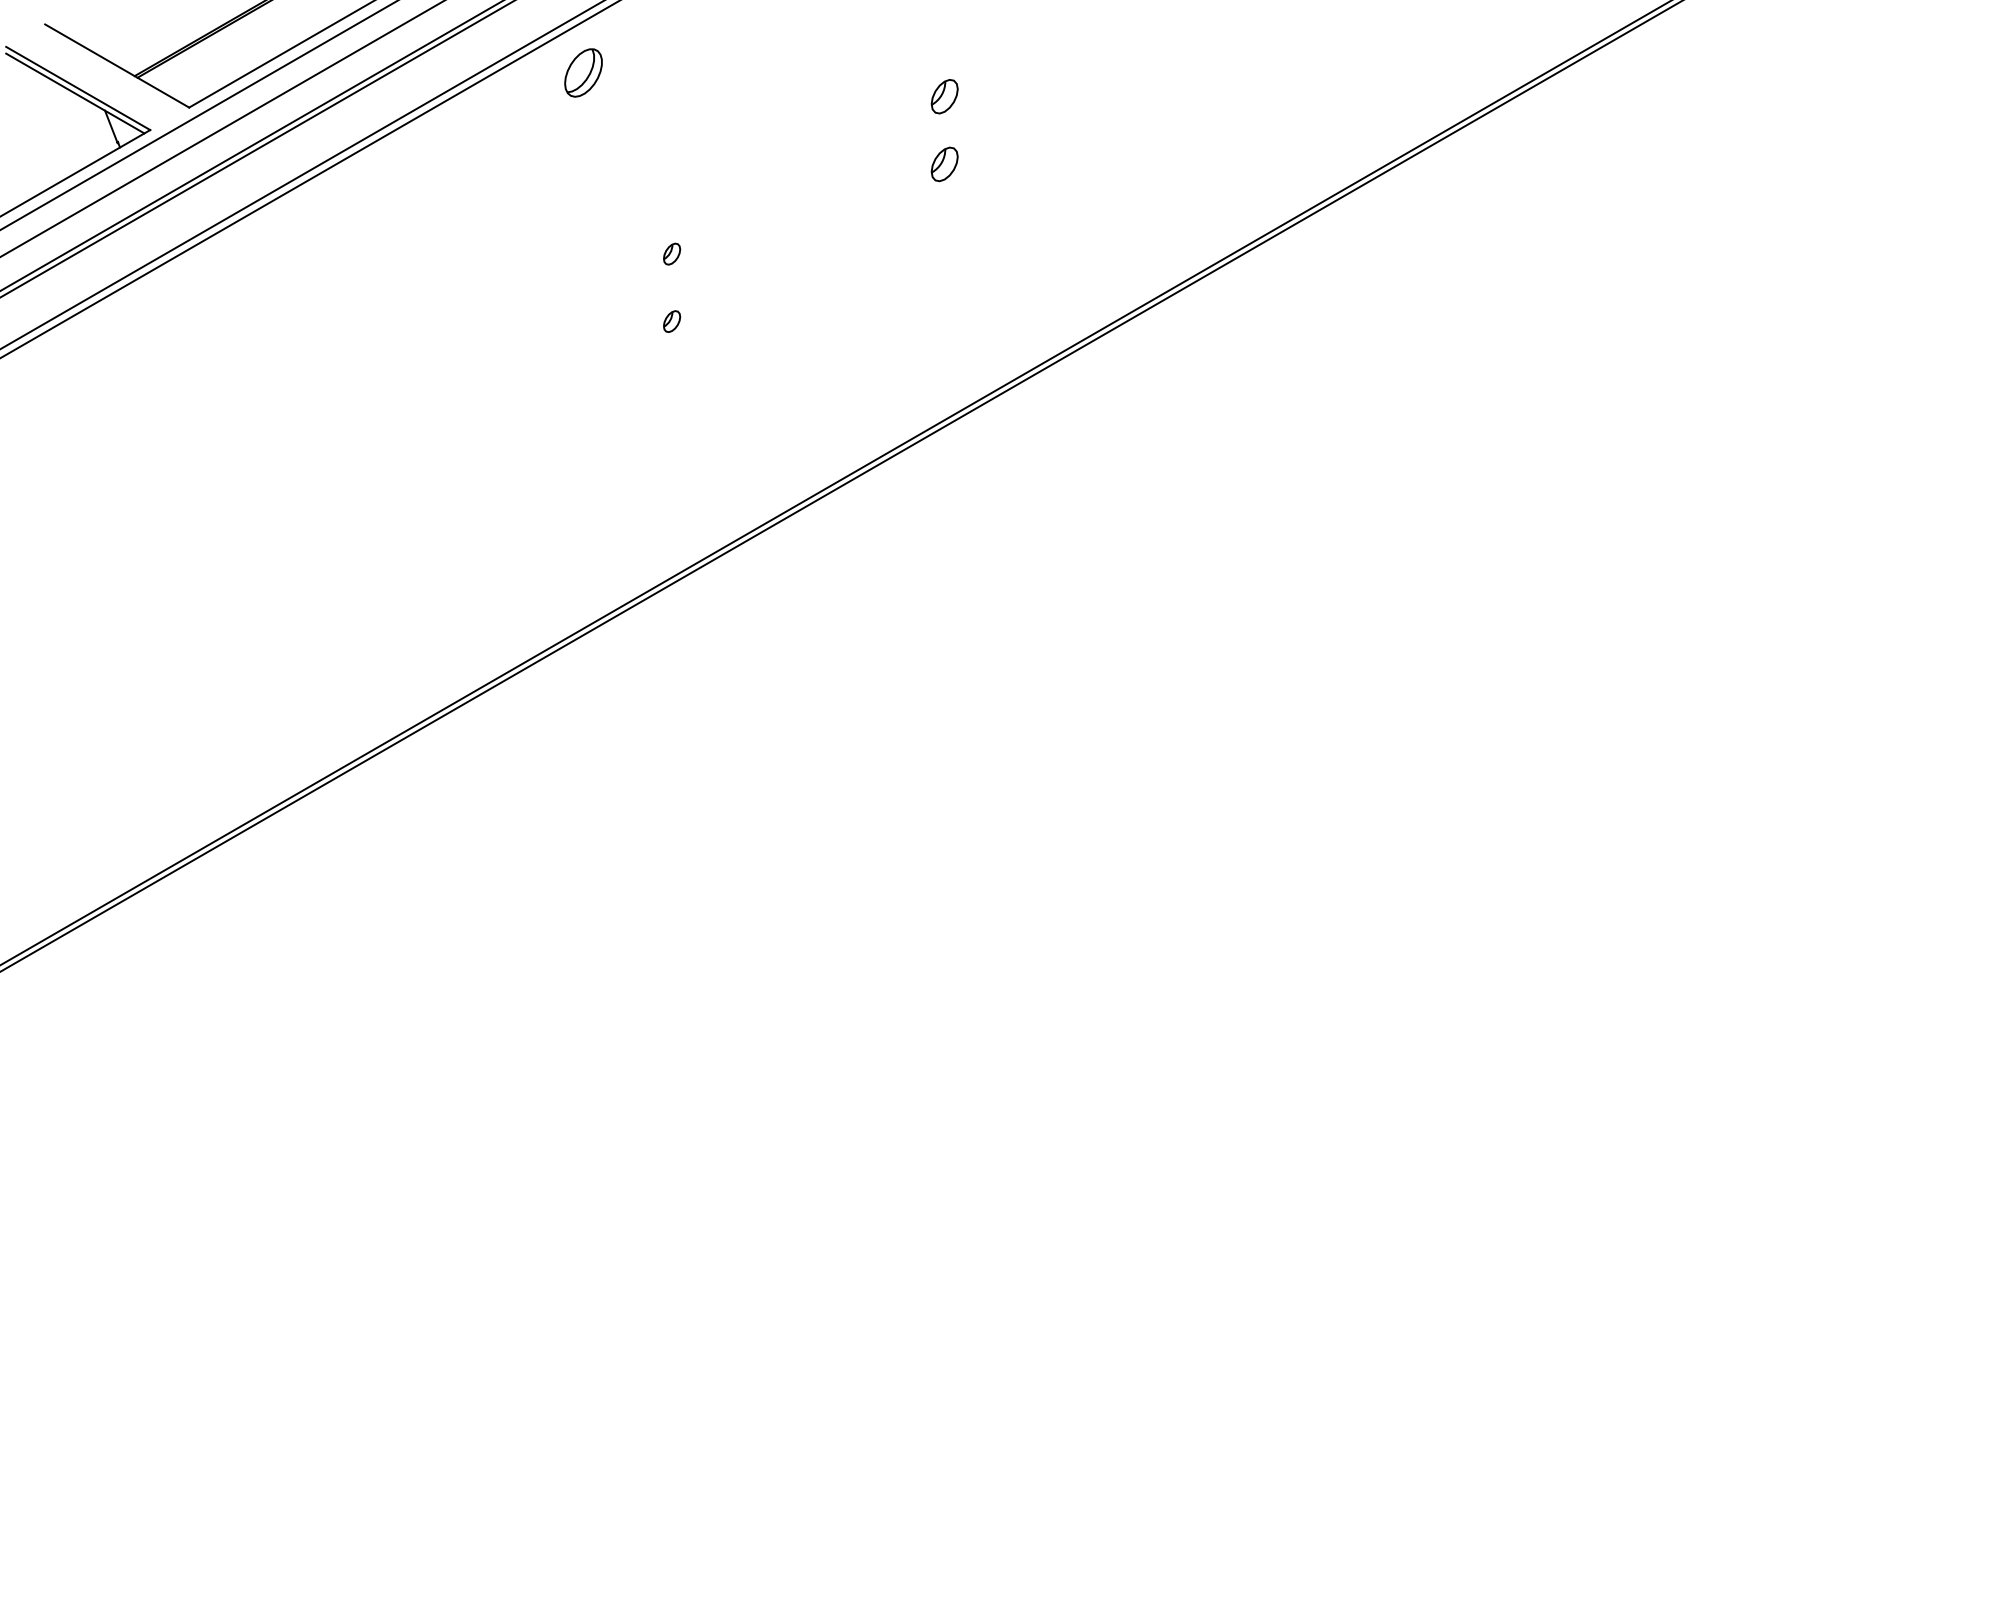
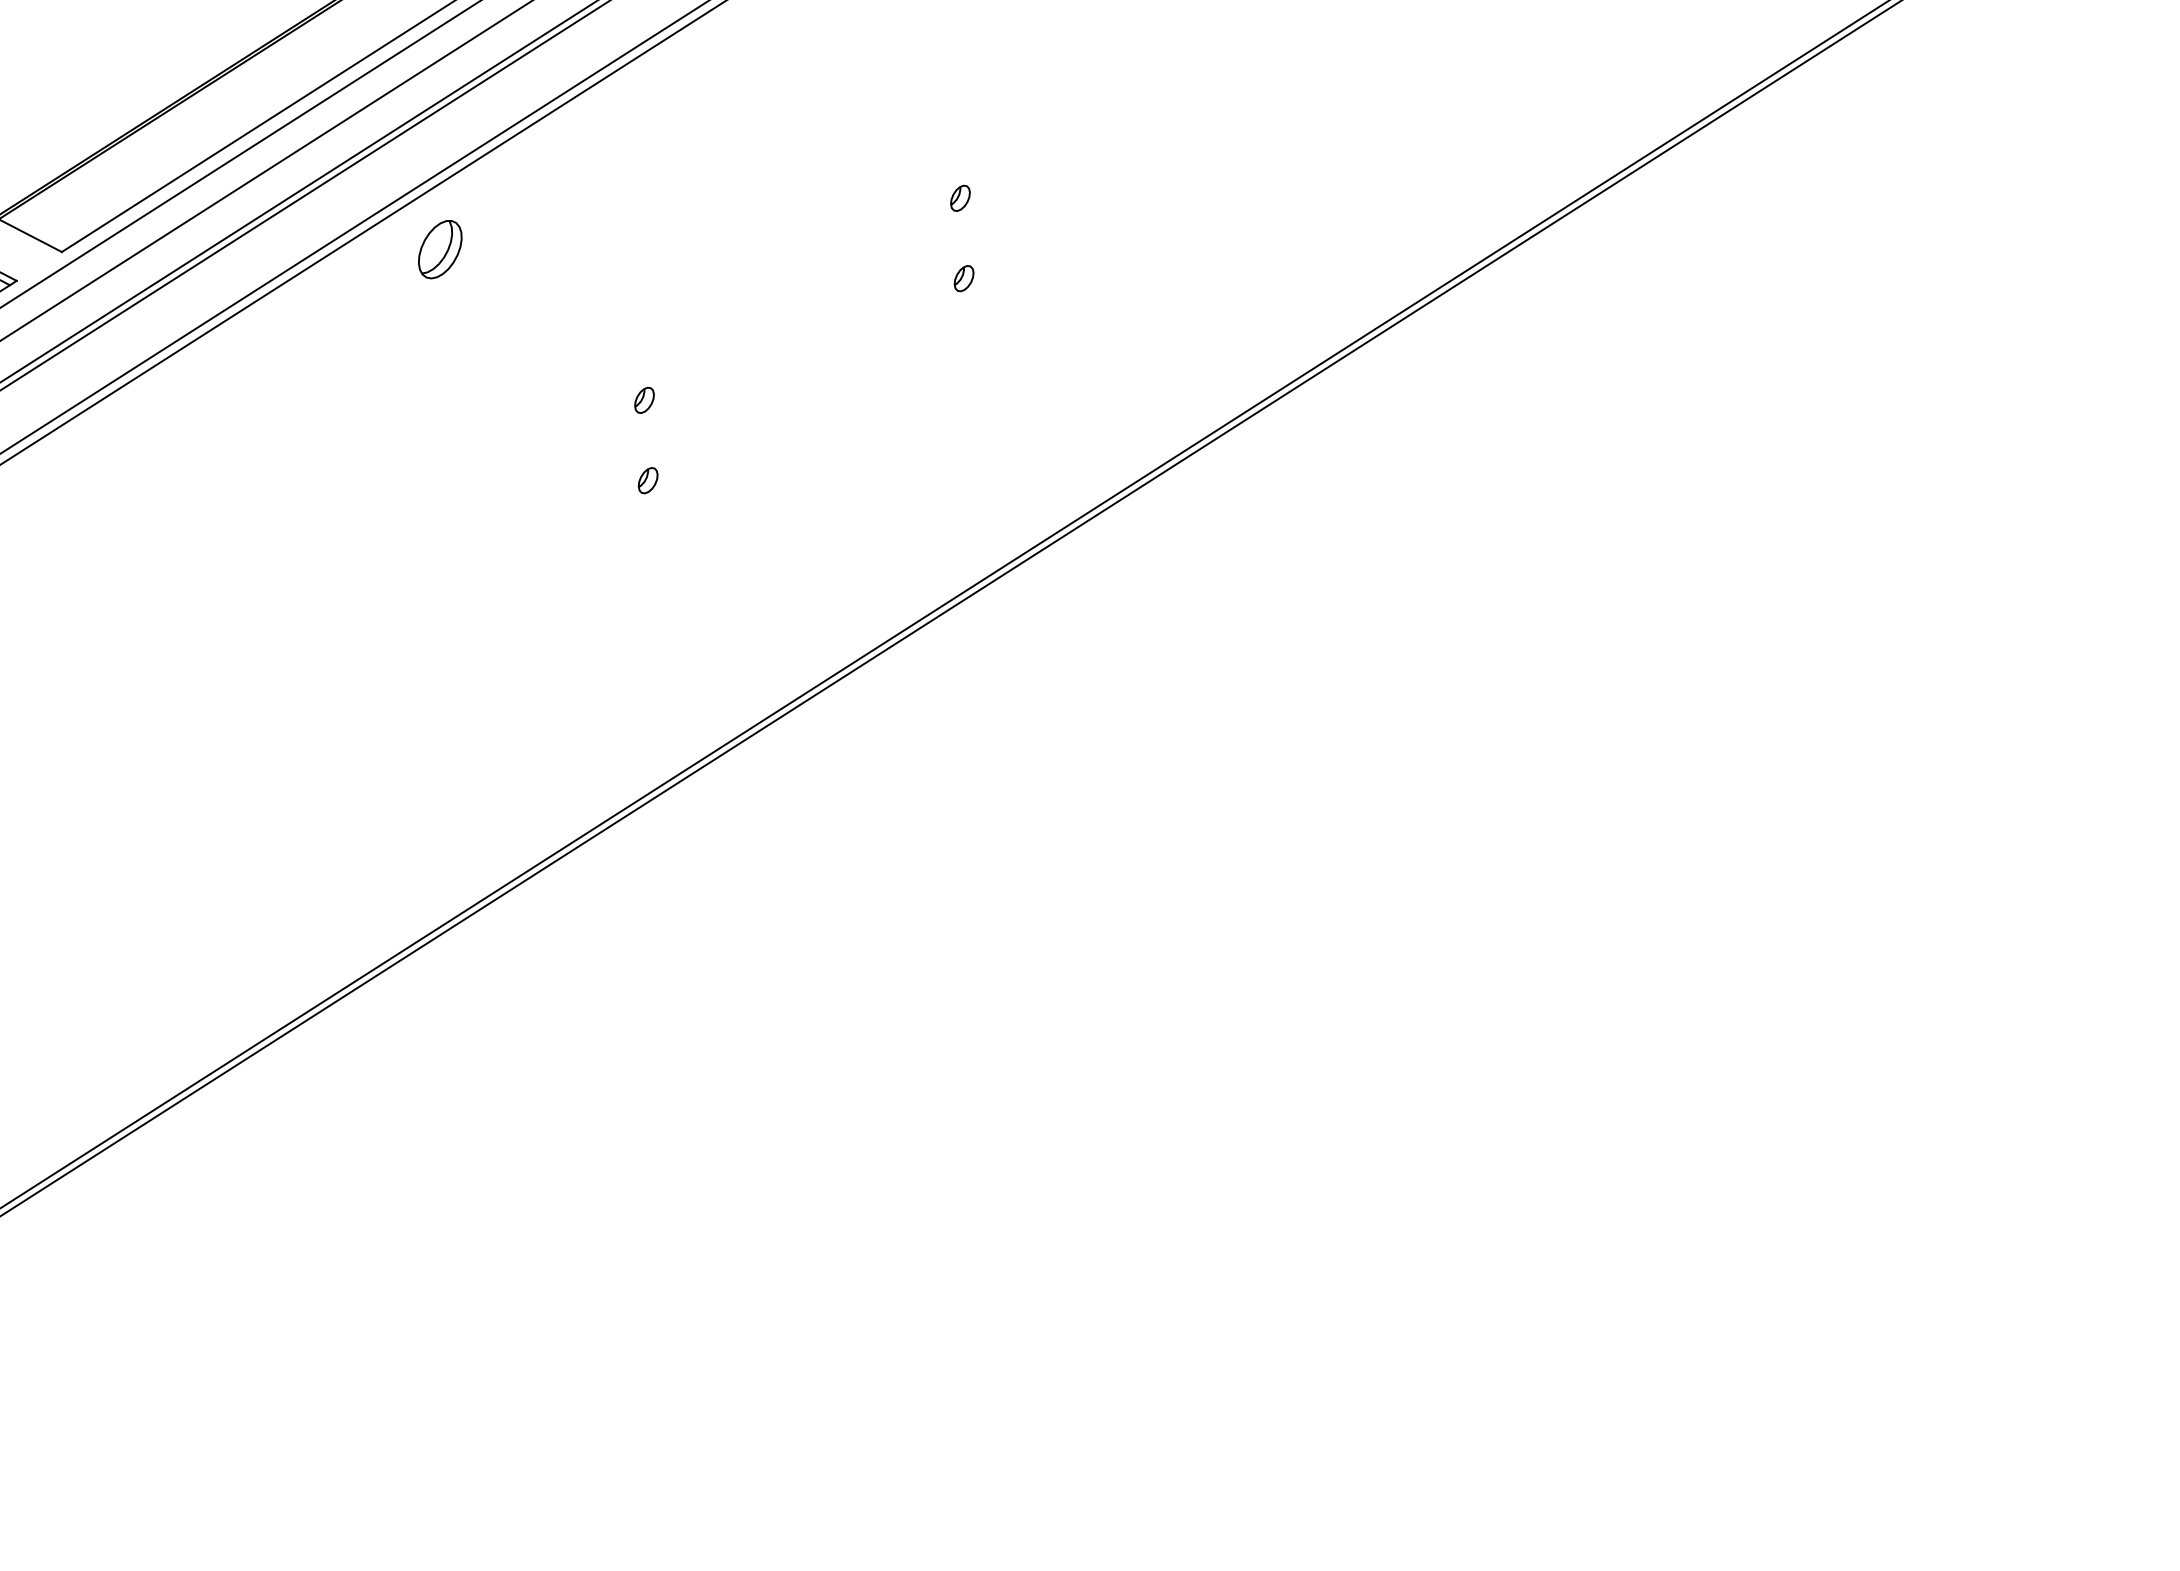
part: (583, 72) -> (440, 249), moved
part: (944, 96) -> (960, 198), size x0.62
part: (944, 163) -> (963, 277), size x0.62

